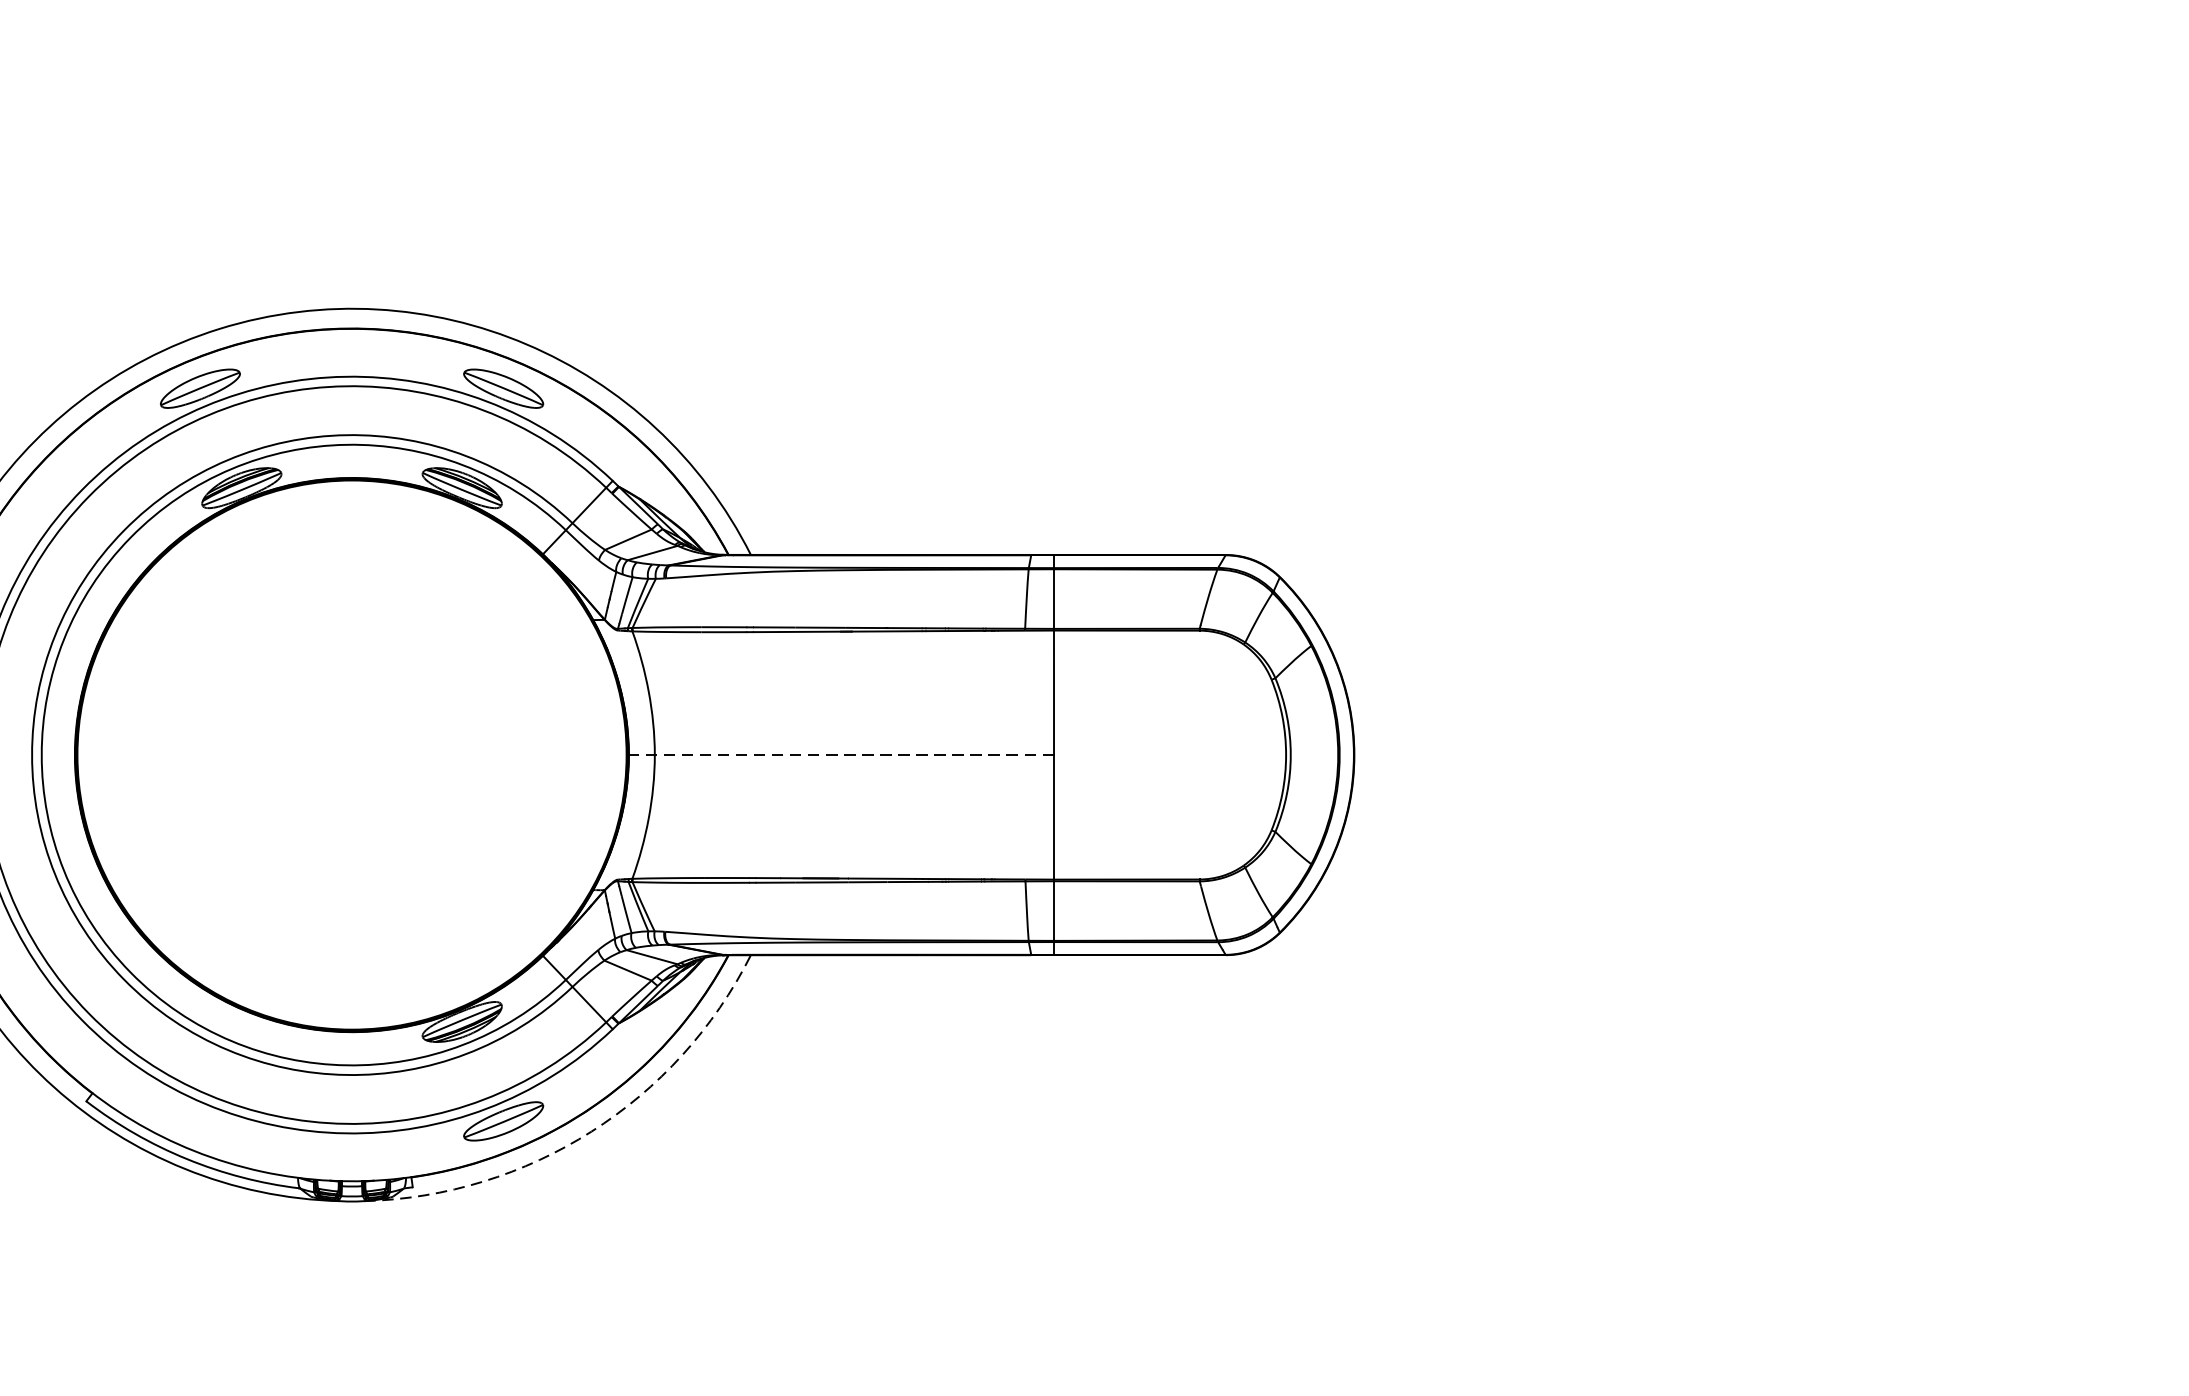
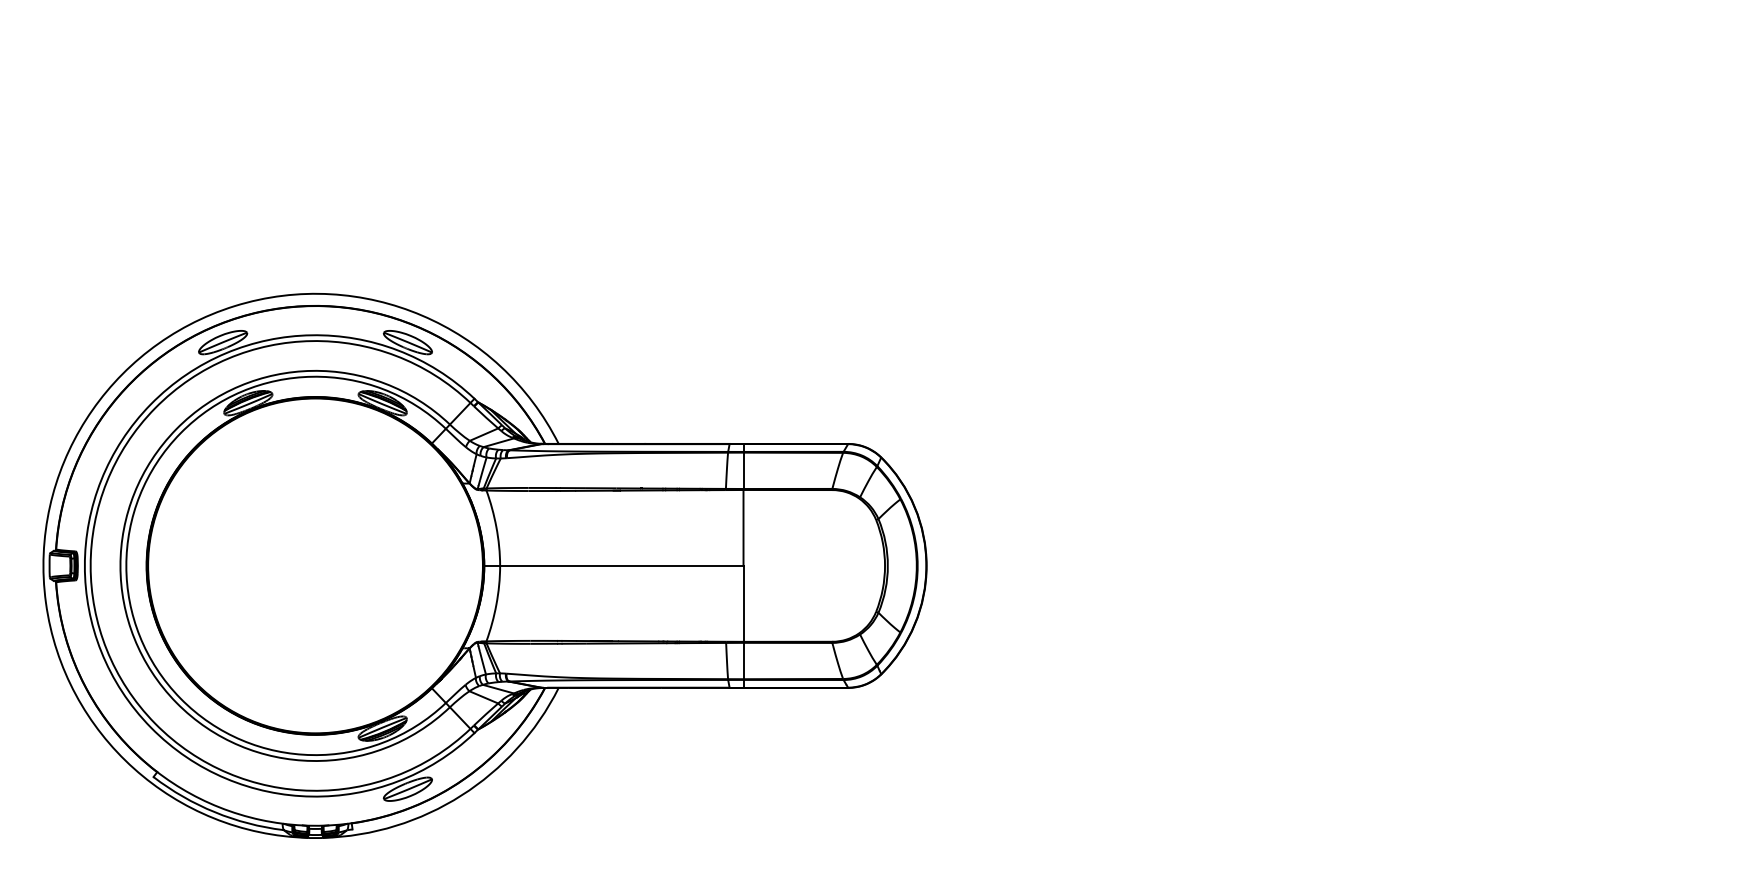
line: (840, 754) -> (613, 565), dashed -> solid
arc: (591, 1131) -> (461, 795), dashed -> solid

